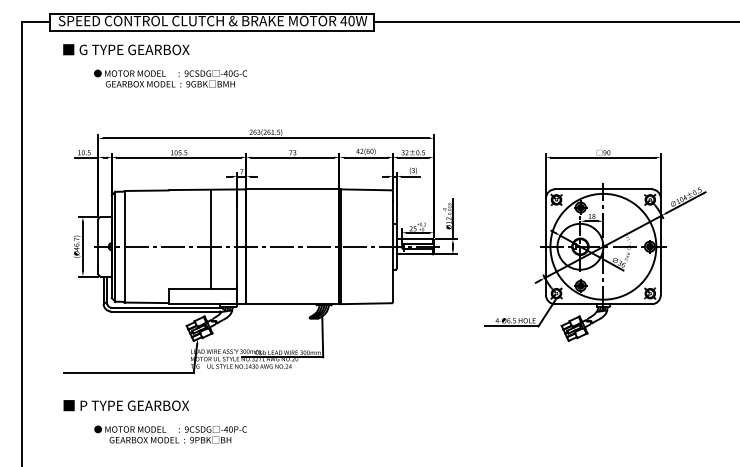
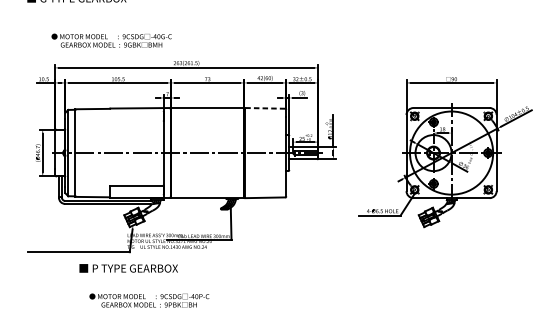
text: (170, 78) -> (111, 40), moved
line: (366, 189) -> (265, 108), solid -> dashed
line: (211, 239) -> (143, 147), removed
text: (125, 405) -> (128, 268), moved
text: (170, 434) -> (149, 300), moved

